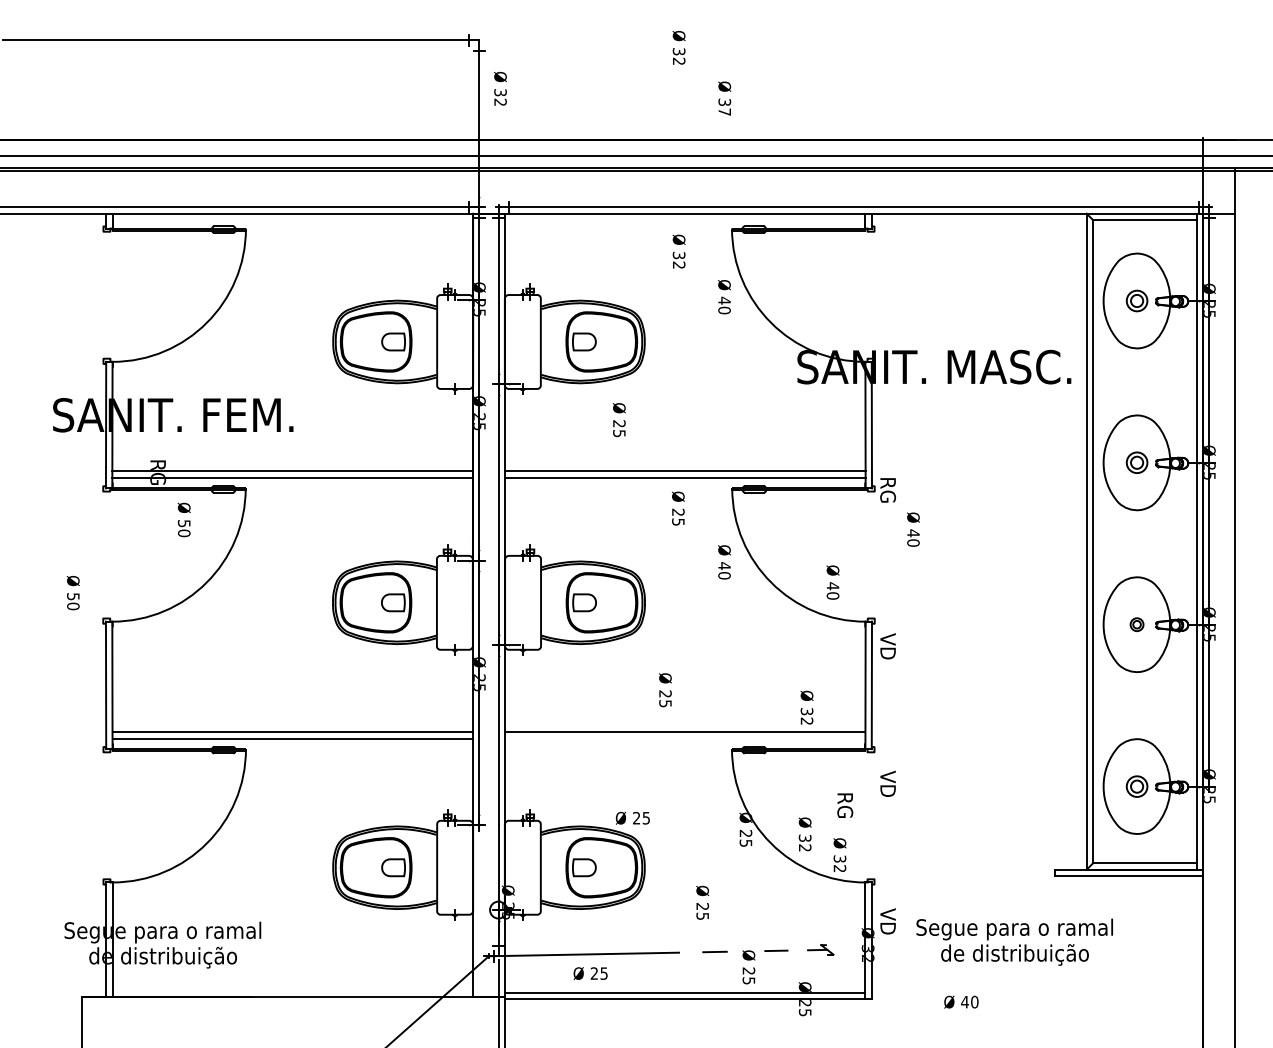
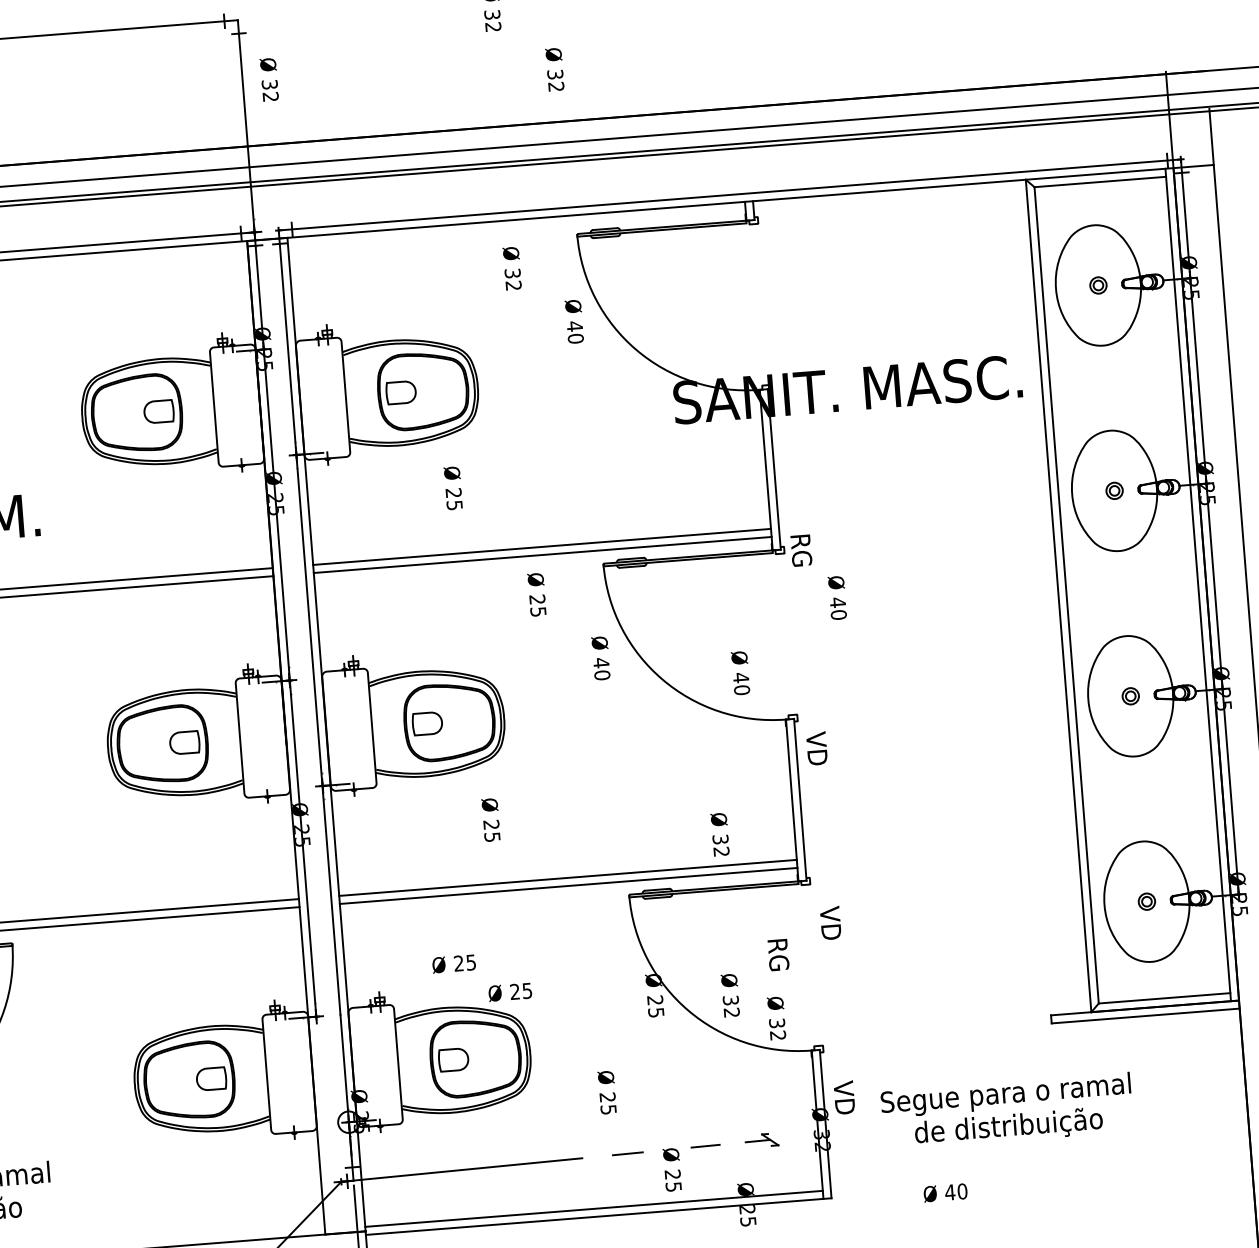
text: (724, 111) -> (555, 86), 37 -> 32
part: (1136, 300) -> (1097, 284), size x0.62
part: (1136, 462) -> (1113, 490), size x0.62
text: (665, 690) -> (491, 820), moved
line: (684, 738) -> (567, 885), added
part: (1136, 786) -> (1146, 901), size x0.62
text: (590, 973) -> (453, 963), moved

